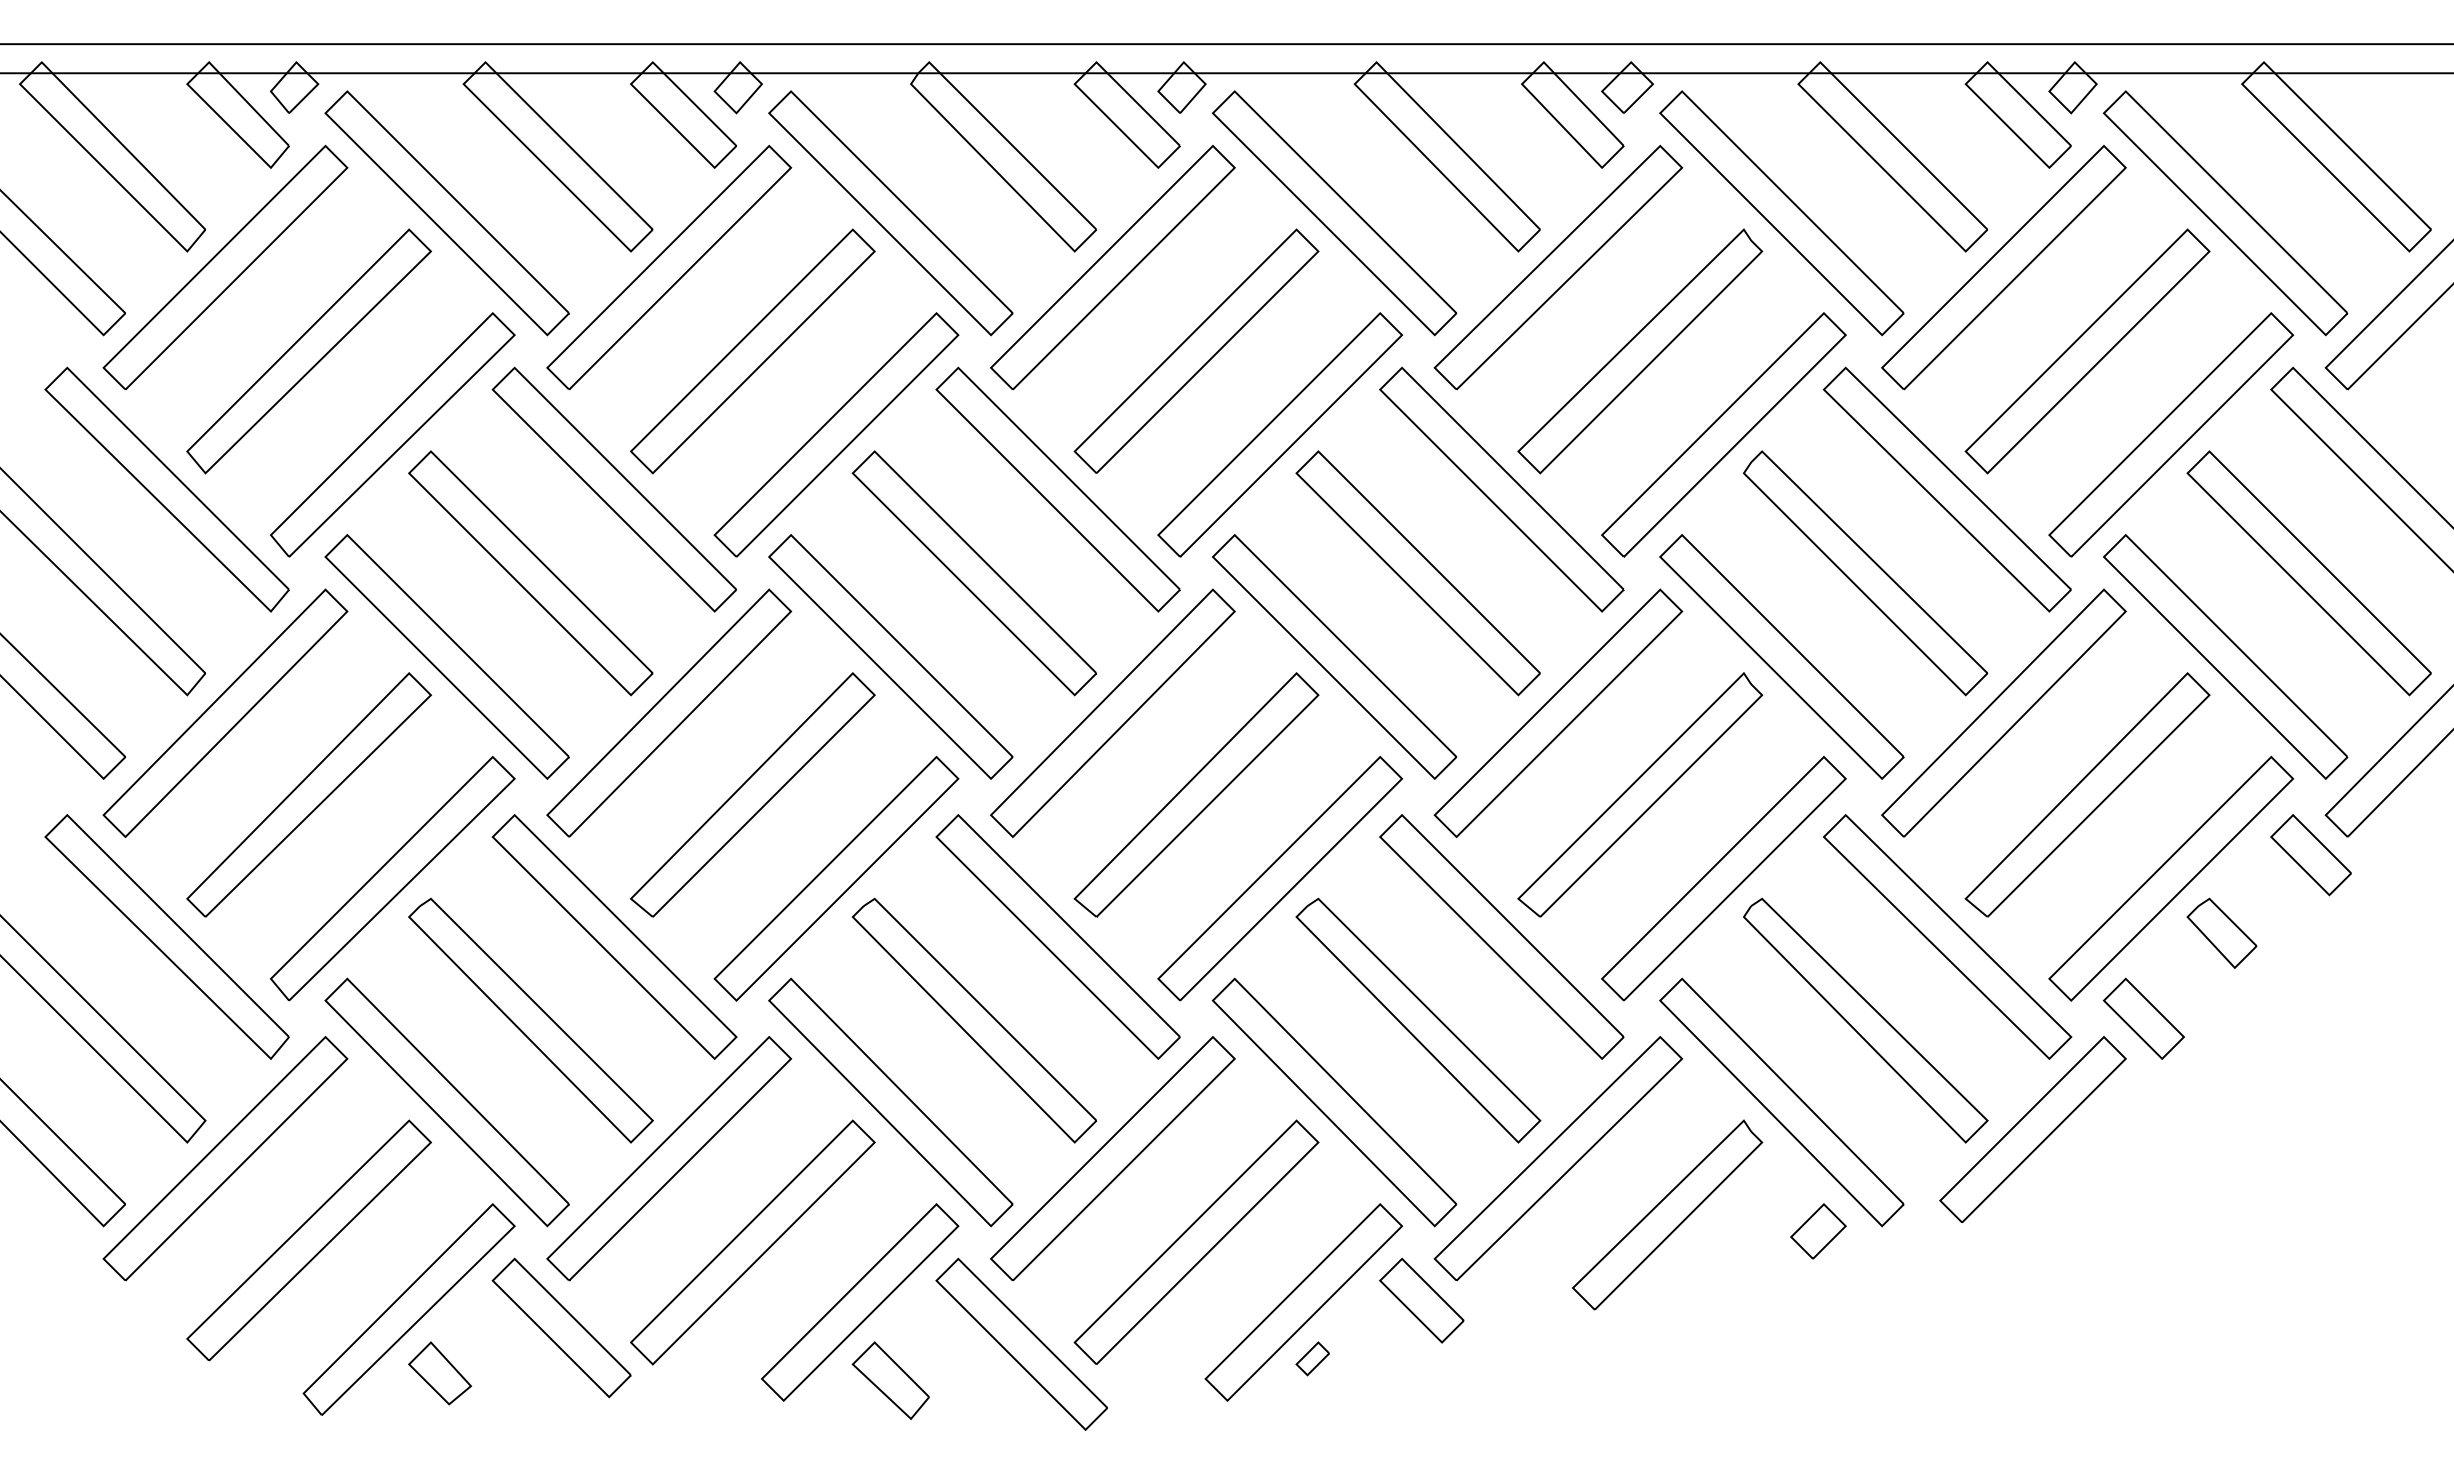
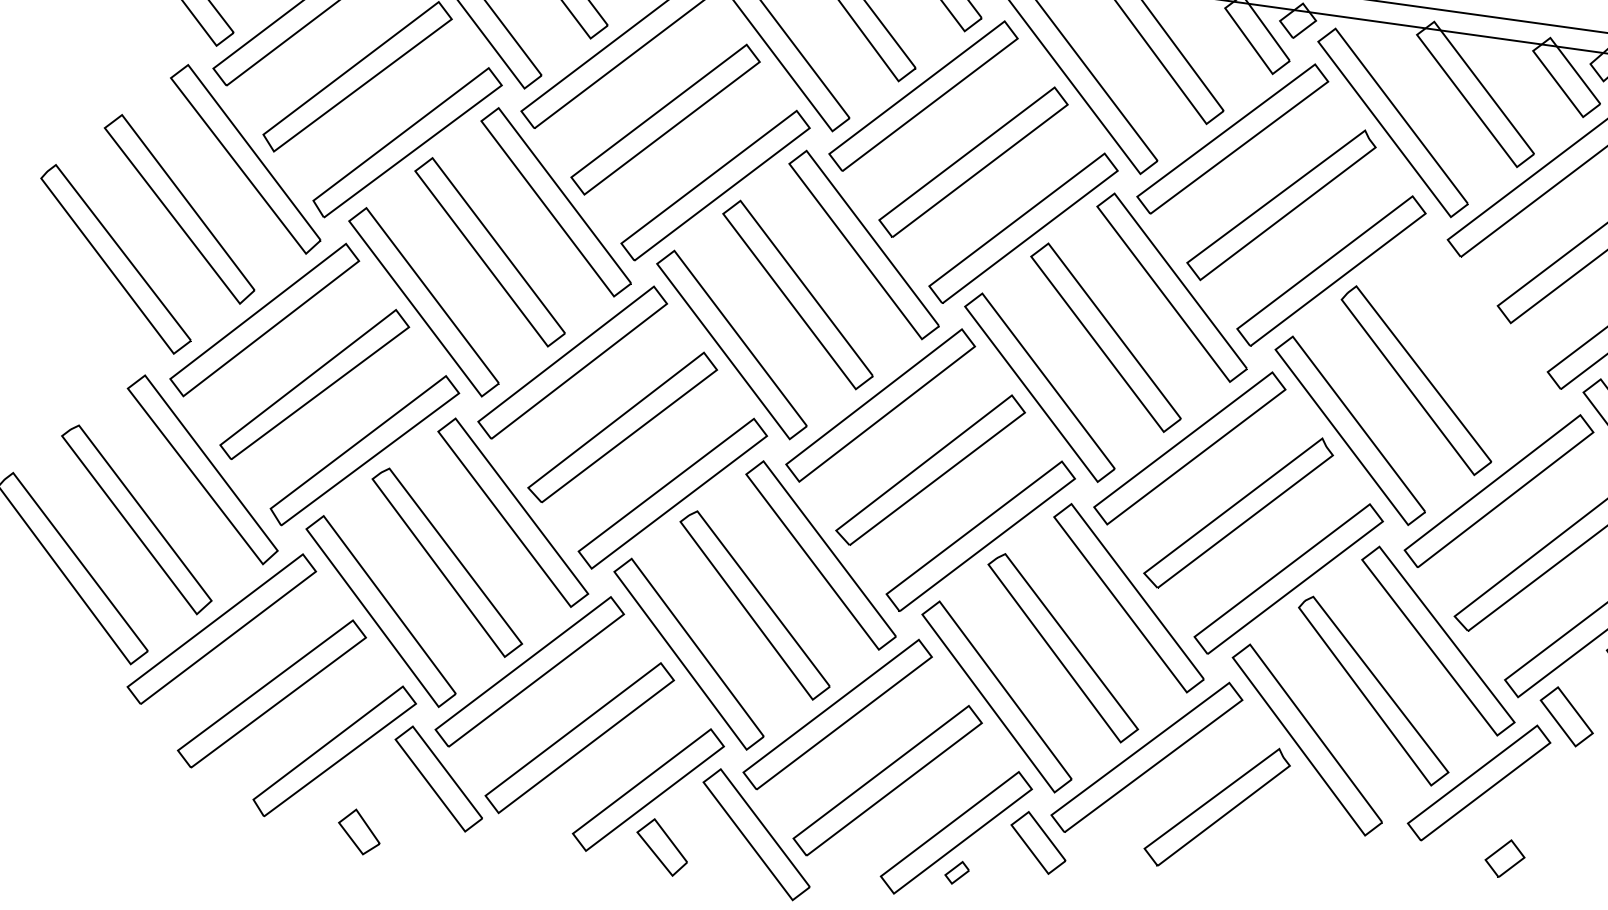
part: (1946, 489) -> (1480, 330), removed
part: (1818, 1231) -> (1505, 858), moved
part: (440, 1373) -> (359, 832), moved

